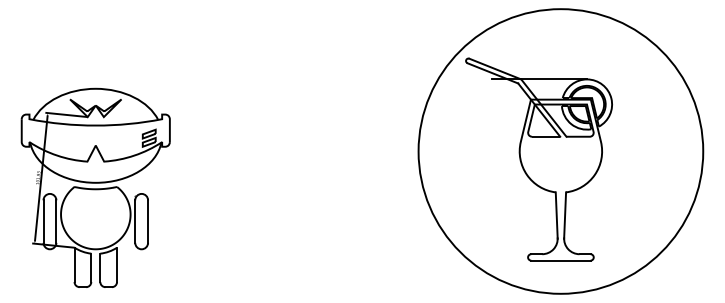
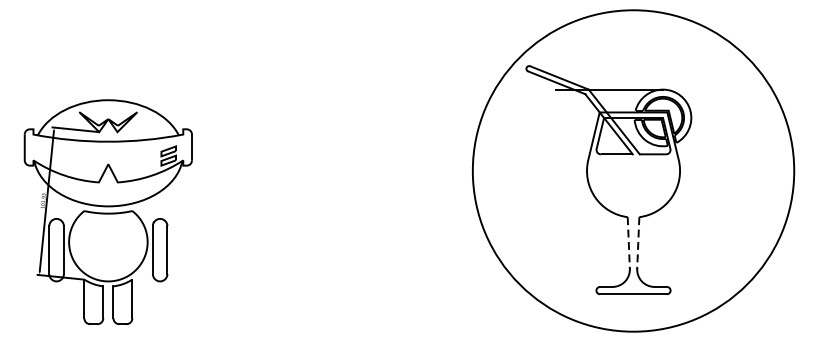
line: (556, 216) -> (628, 244), solid -> dashed
line: (565, 216) -> (638, 244), solid -> dashed

